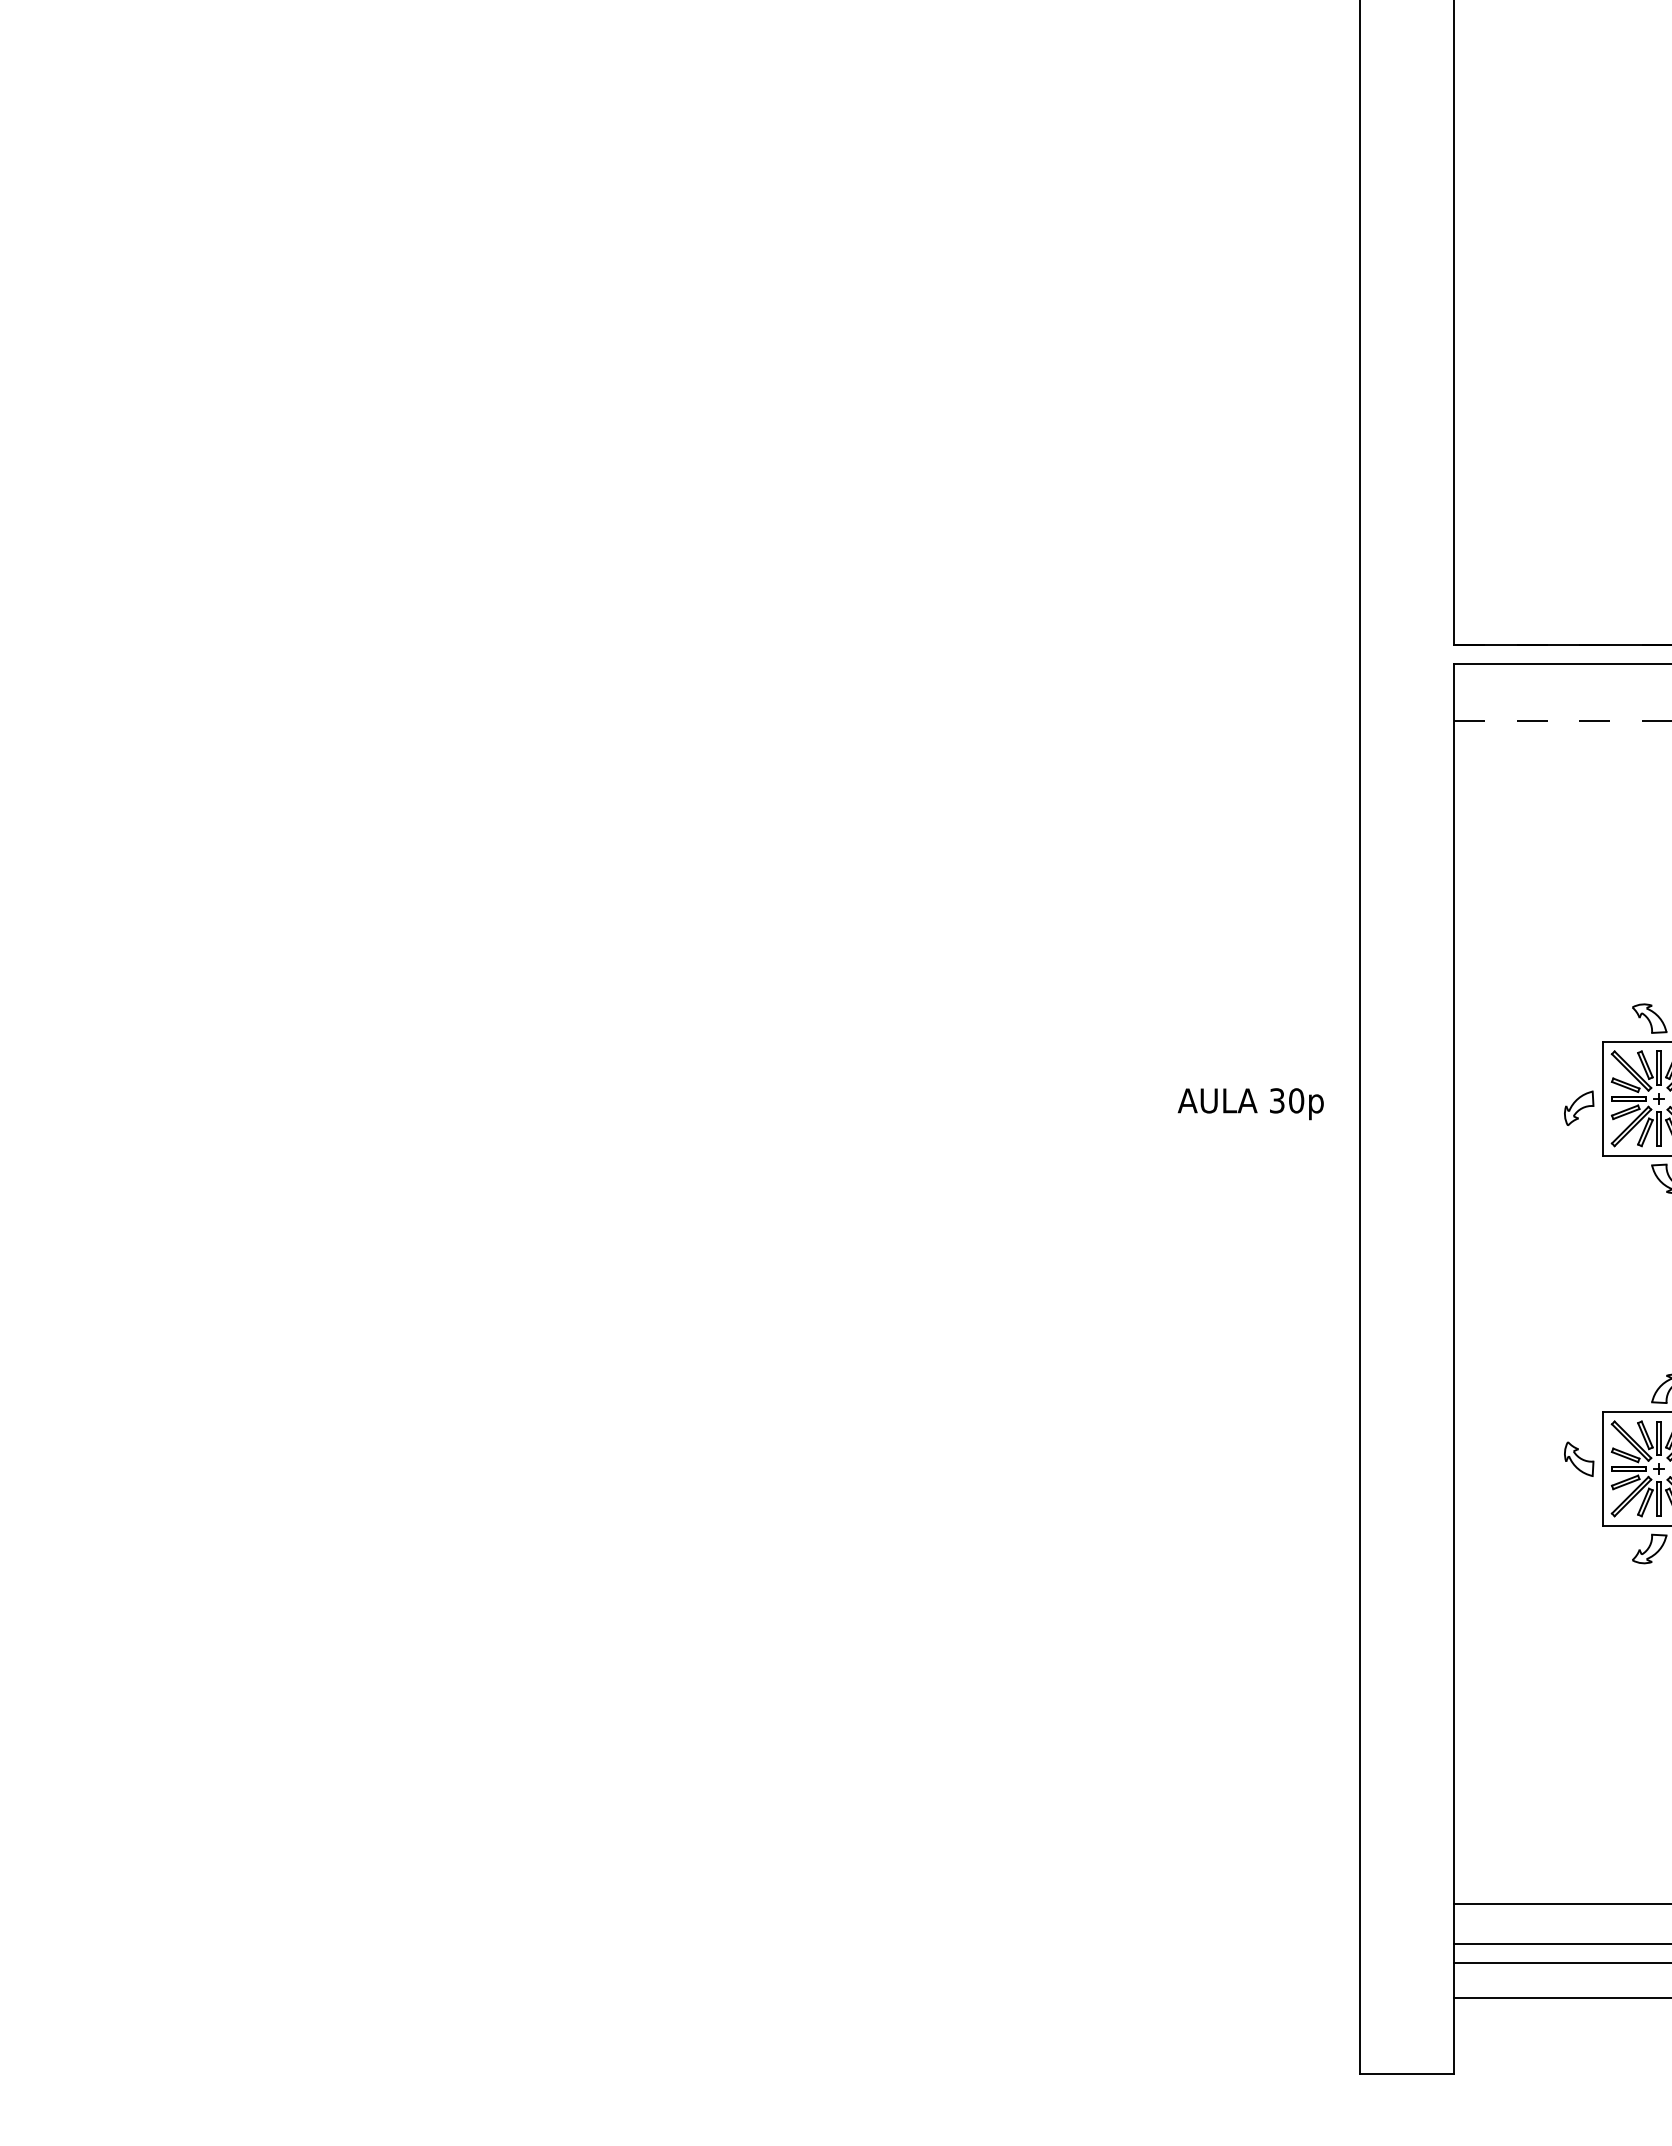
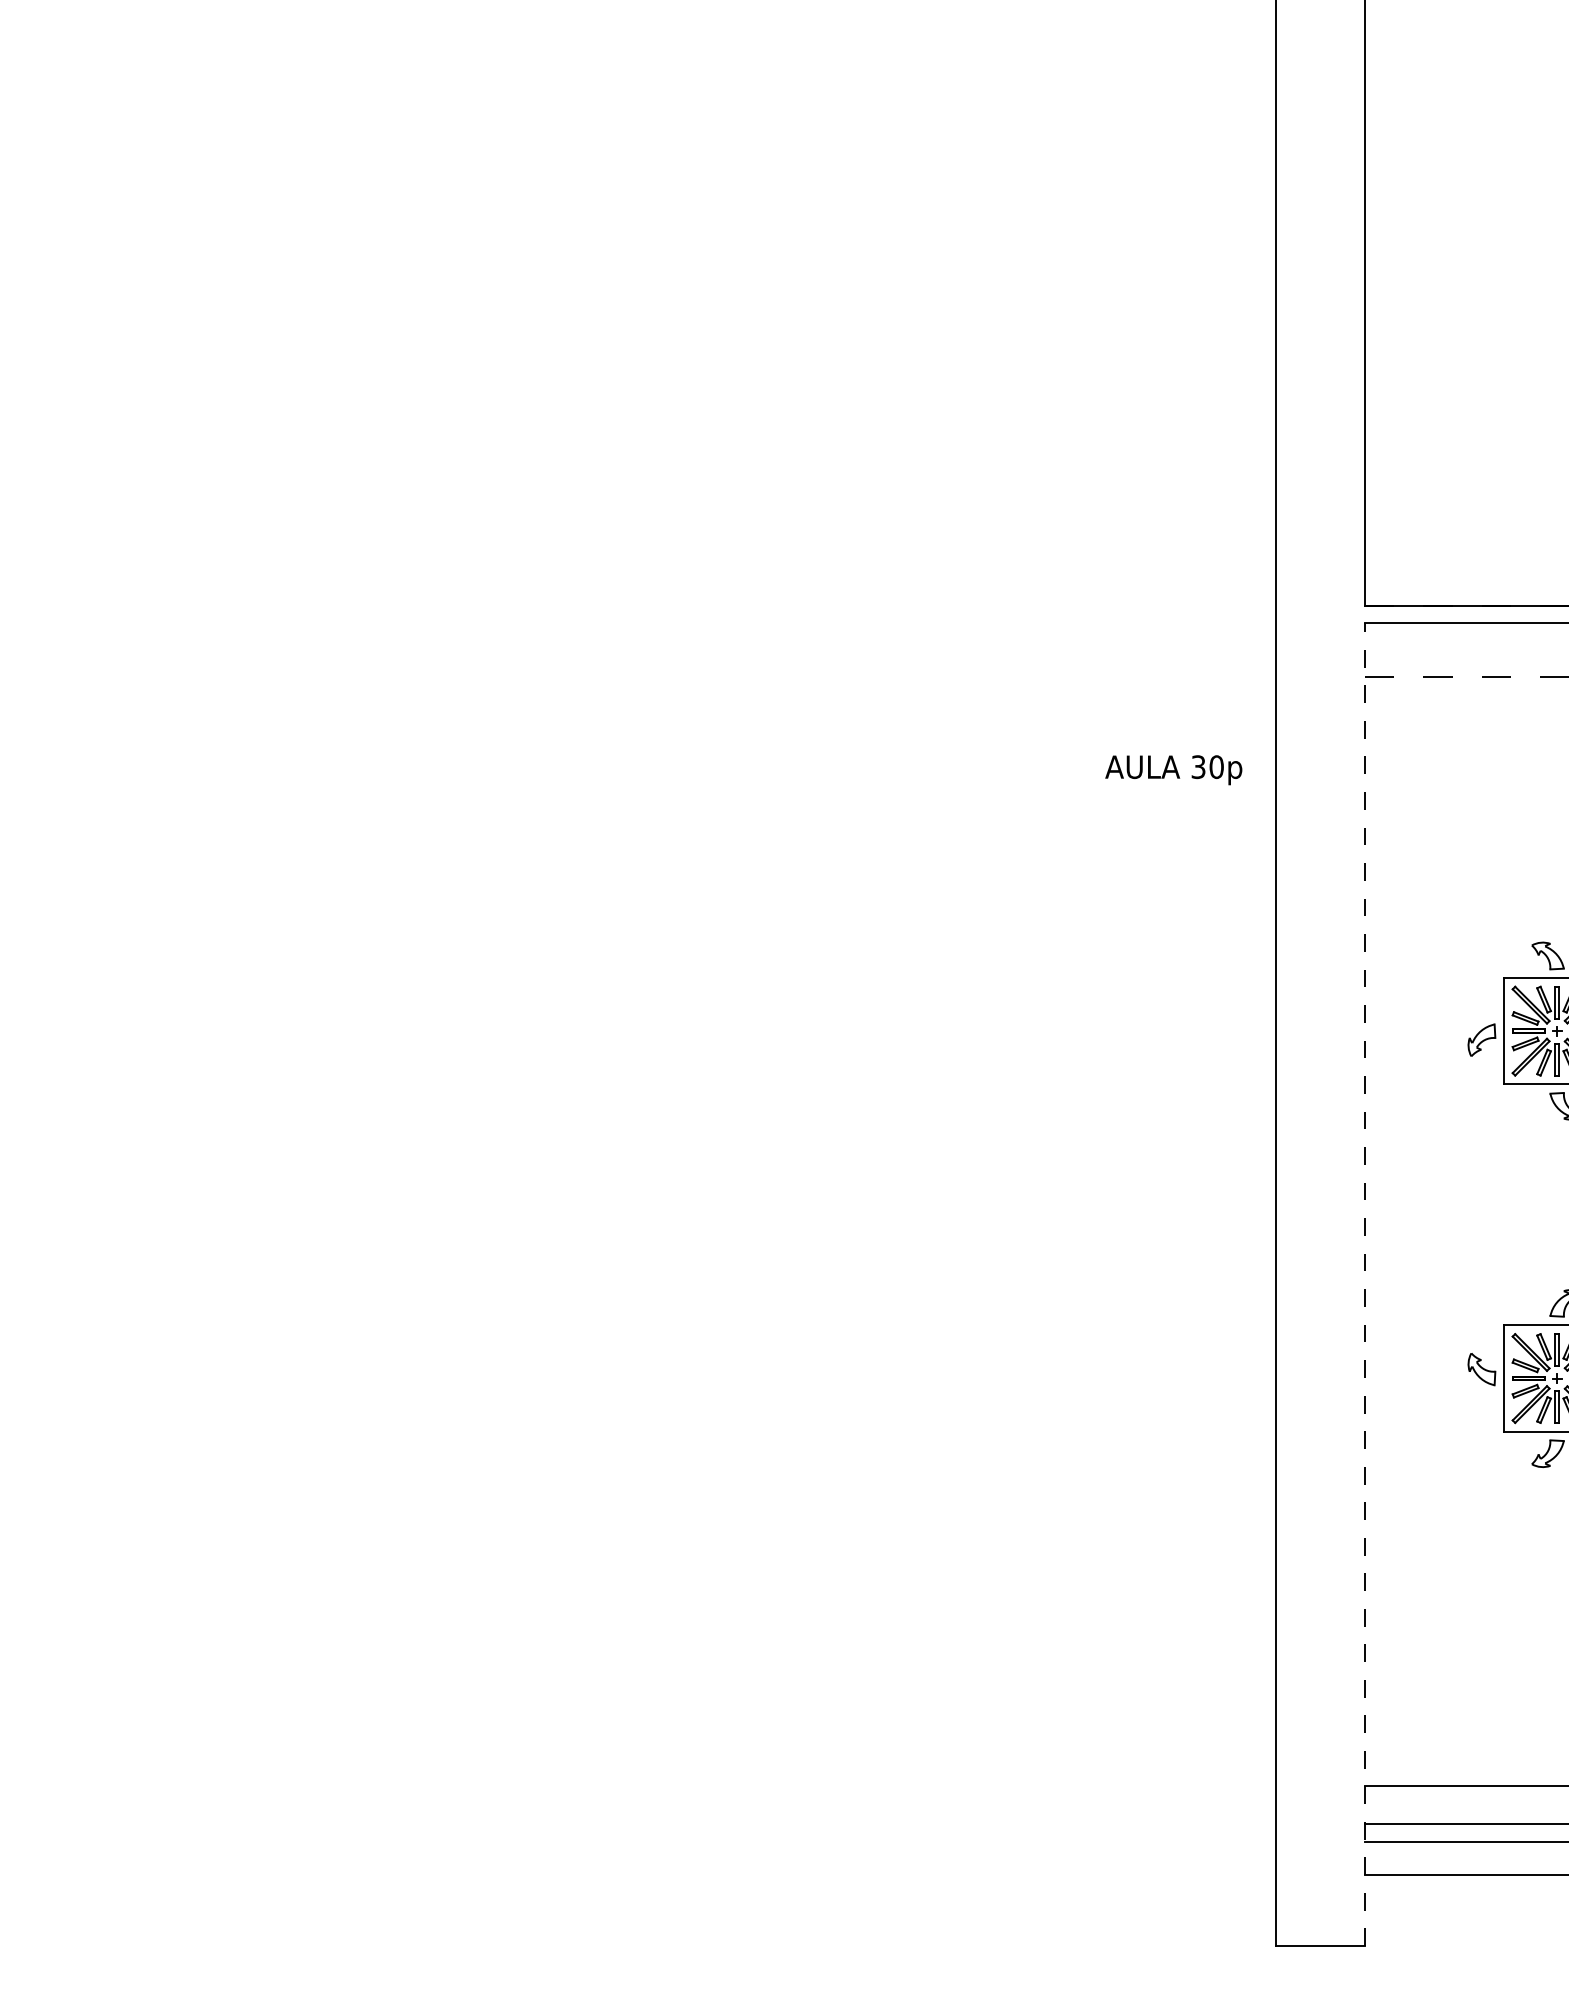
text: (1250, 1104) -> (1173, 770), moved
line: (1454, 1368) -> (1364, 1284), solid -> dashed

